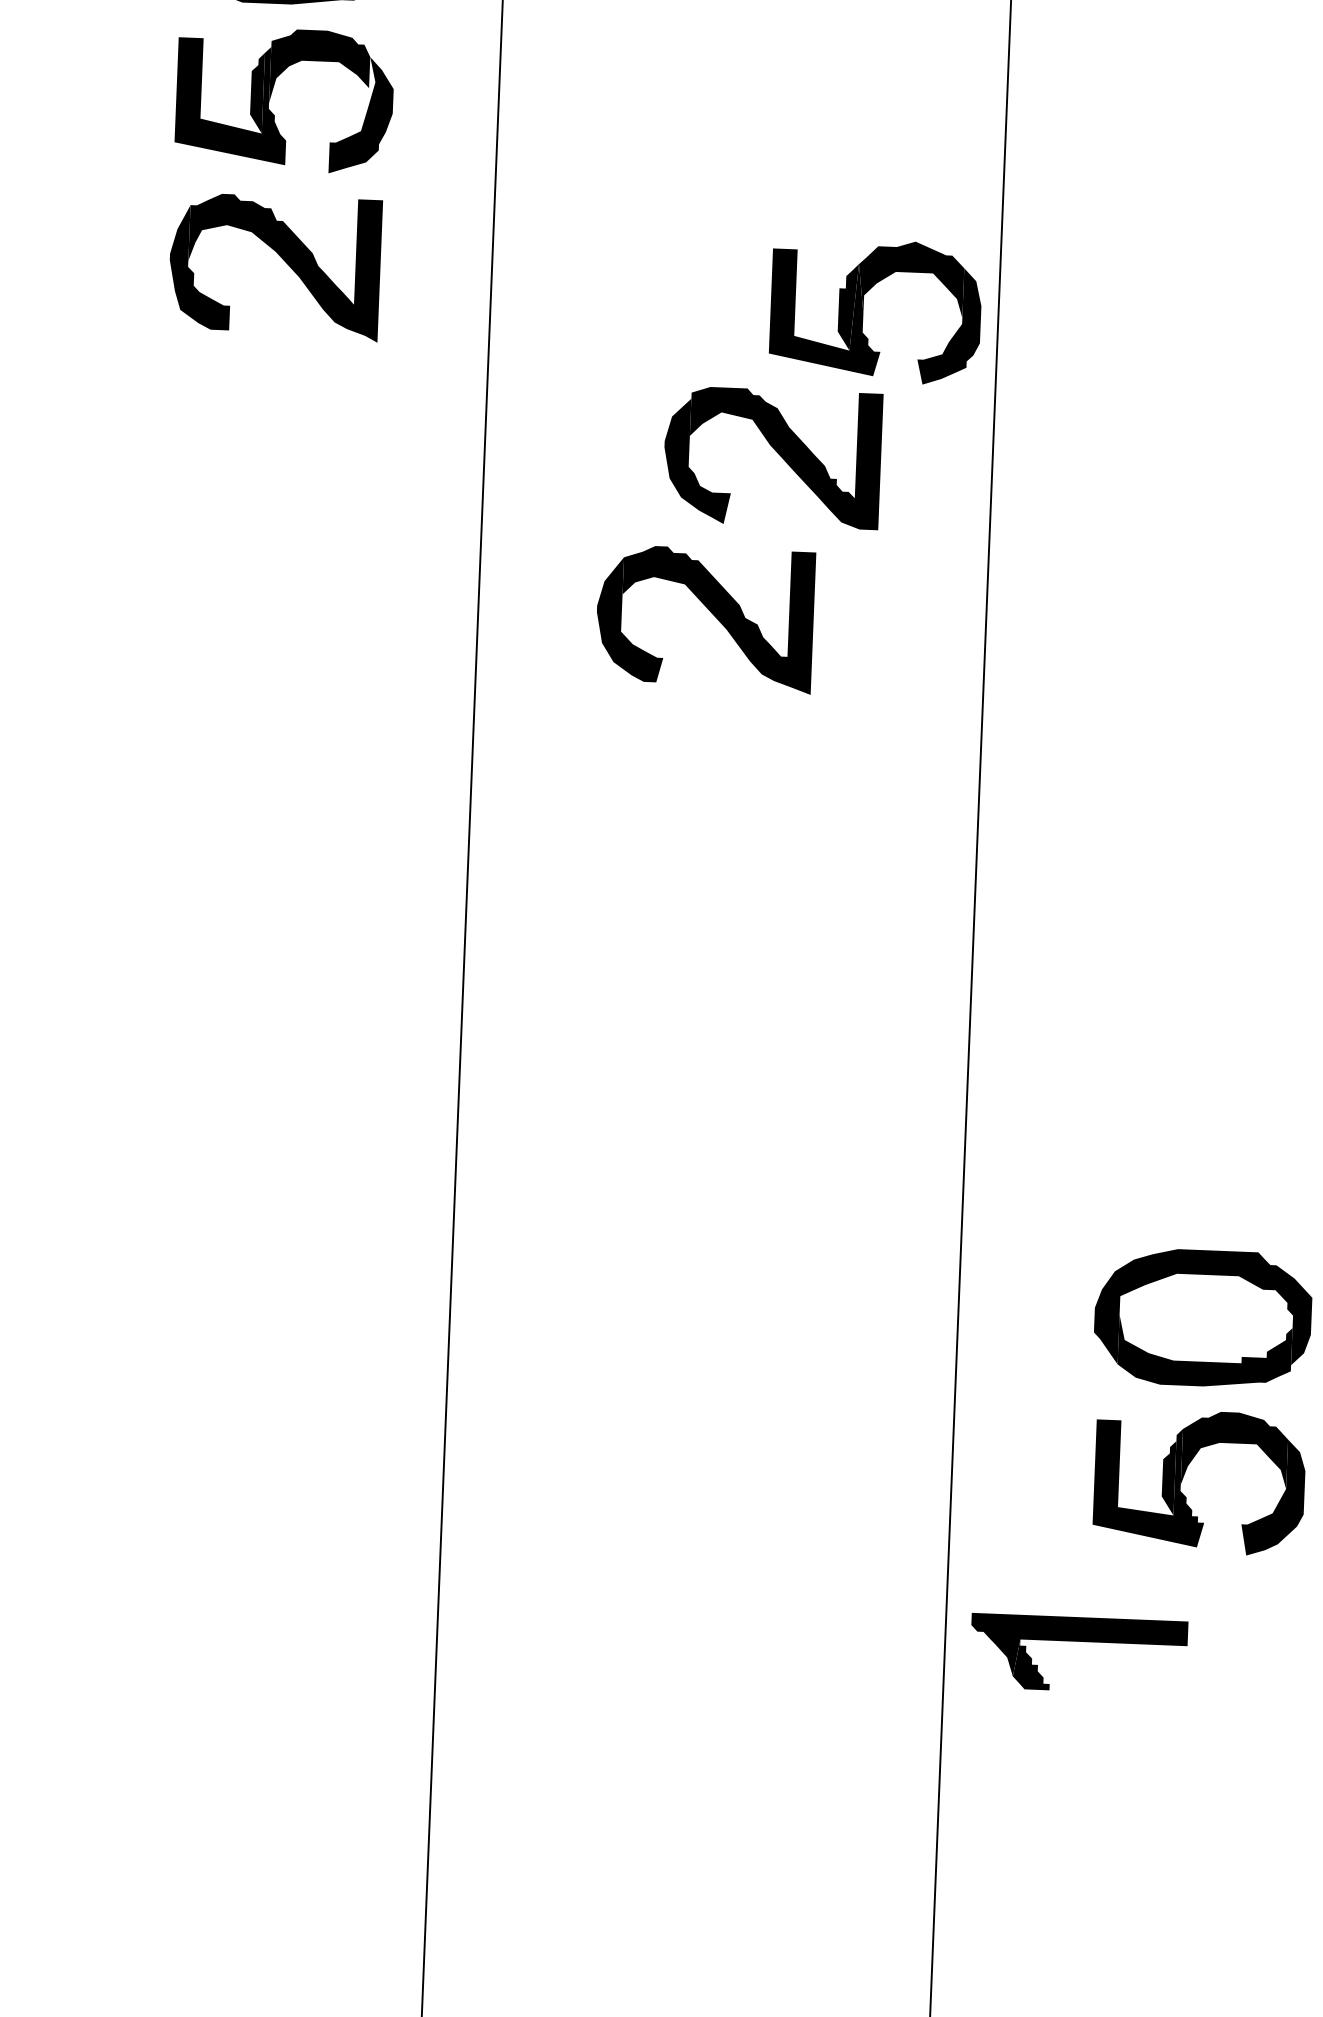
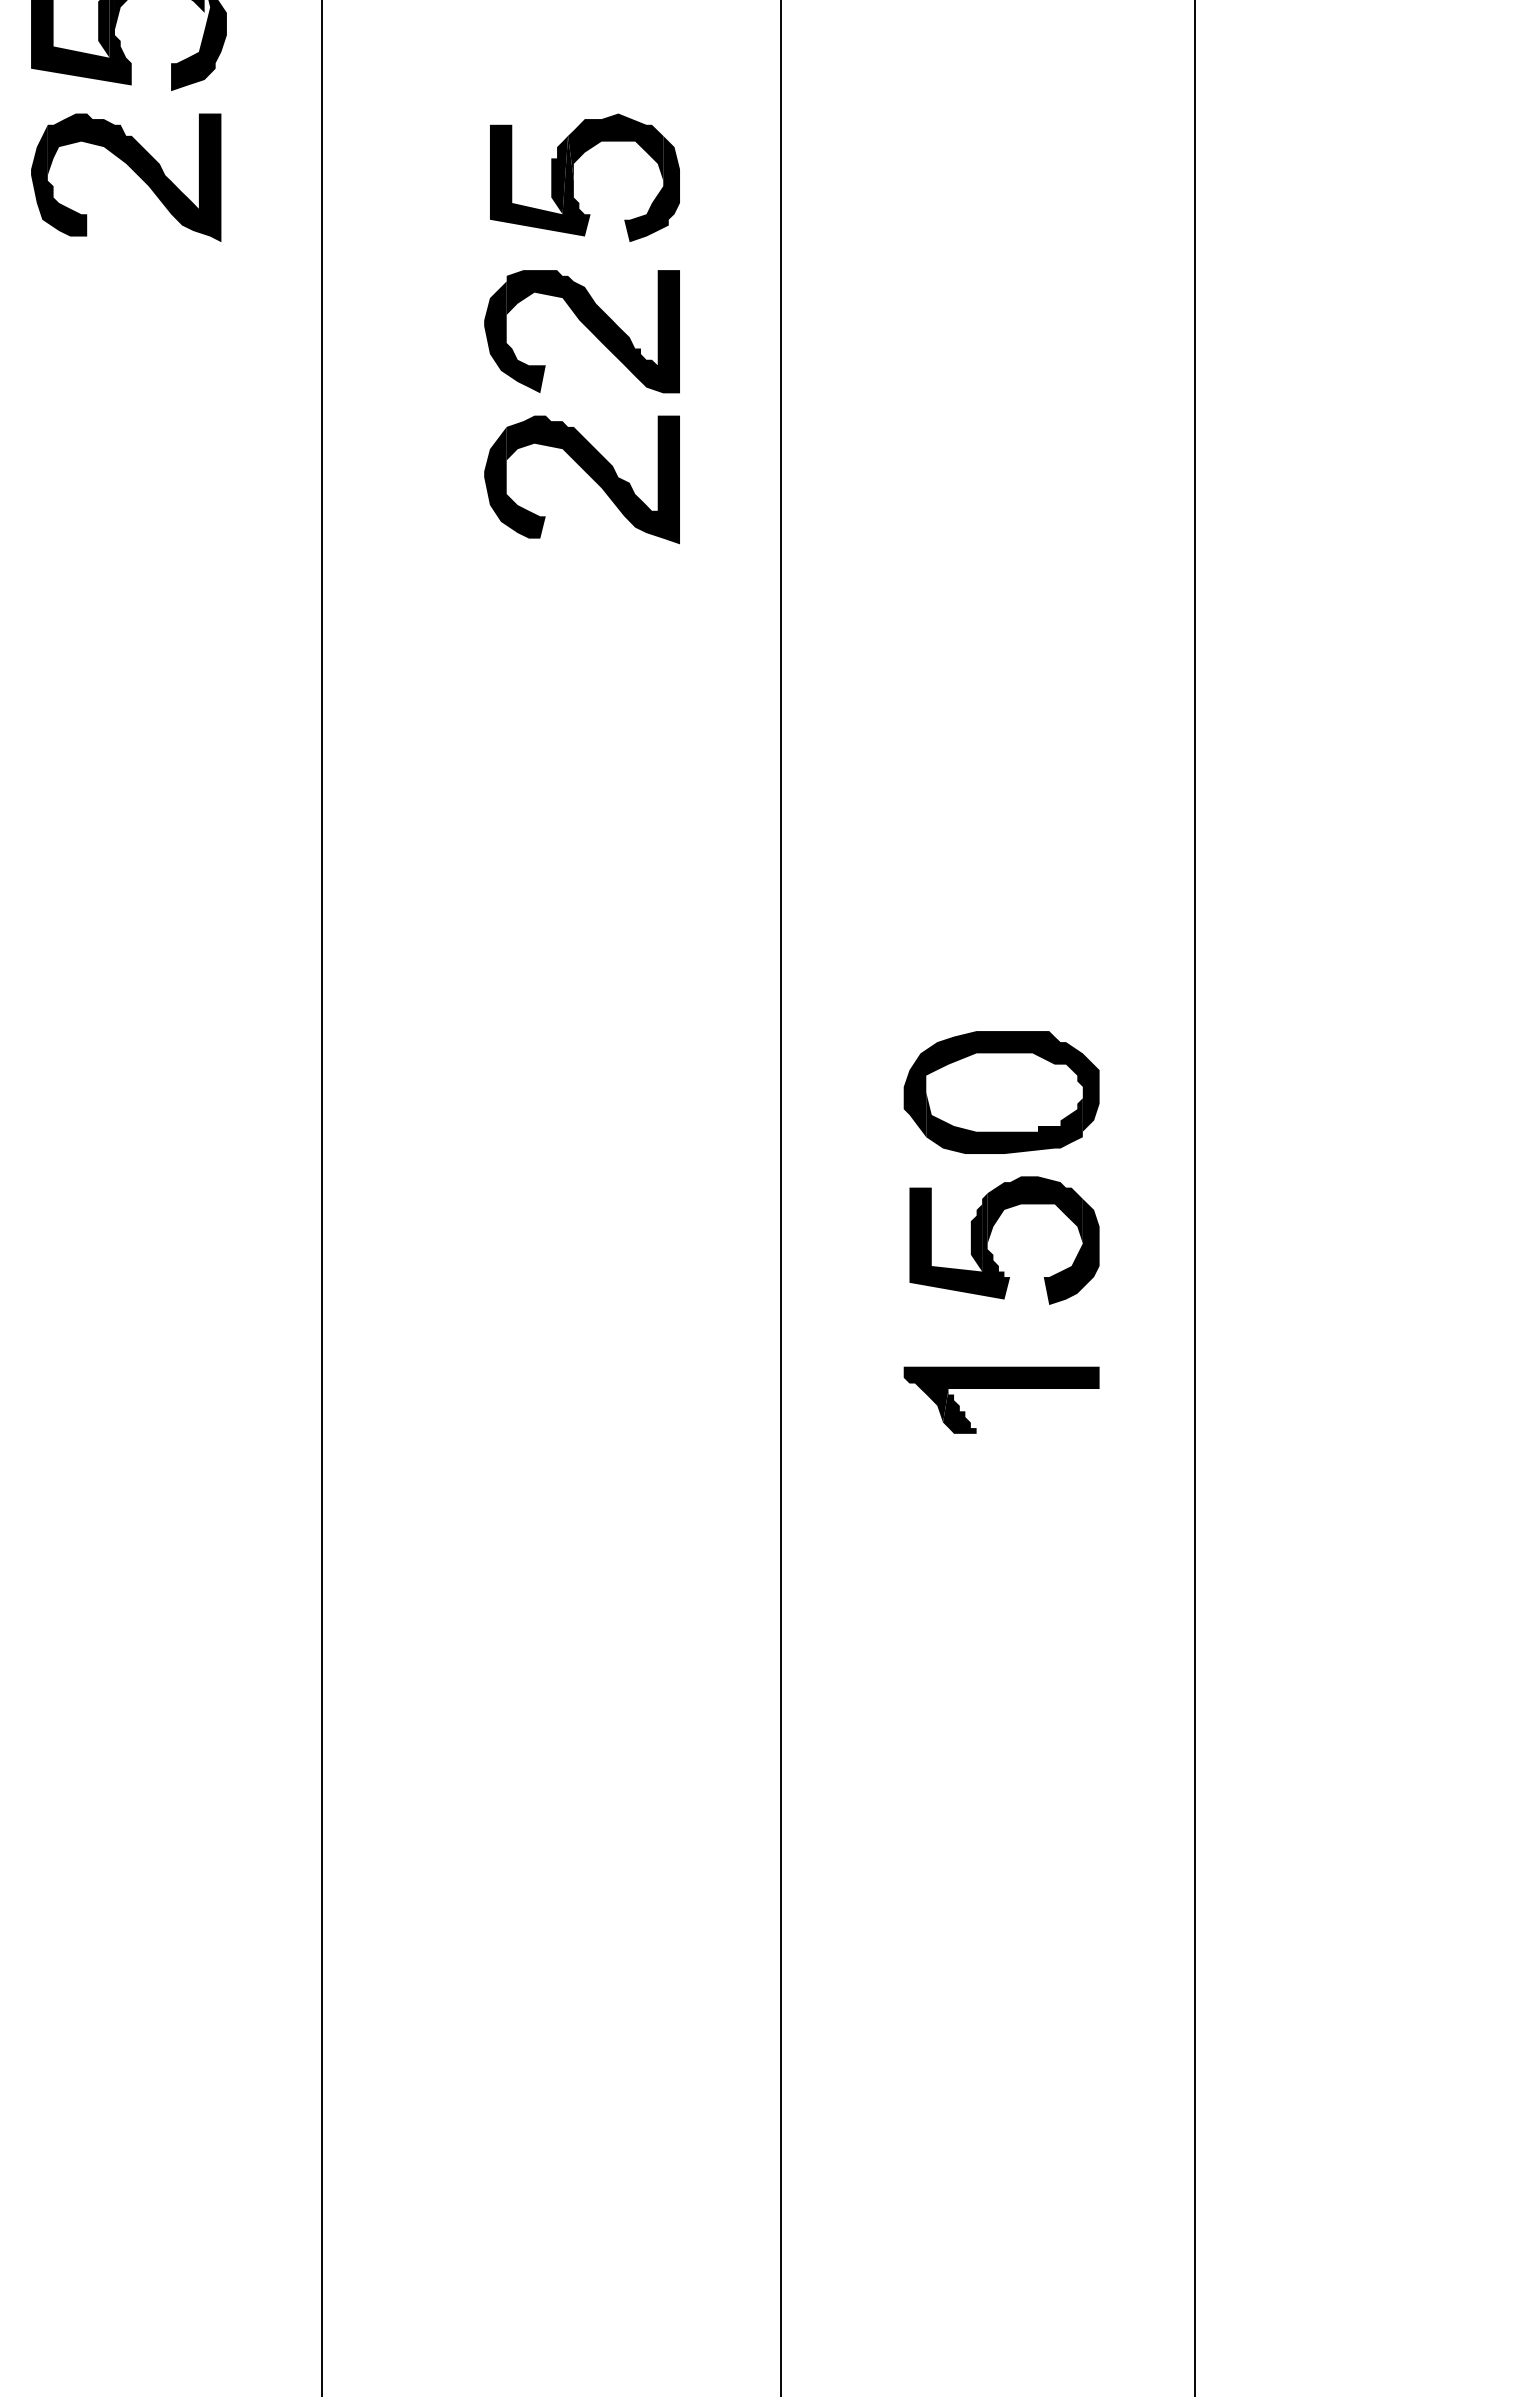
part: (863, 310) -> (573, 177), moved
part: (710, 612) -> (586, 473), moved
part: (1079, 1641) -> (1001, 1388), moved

